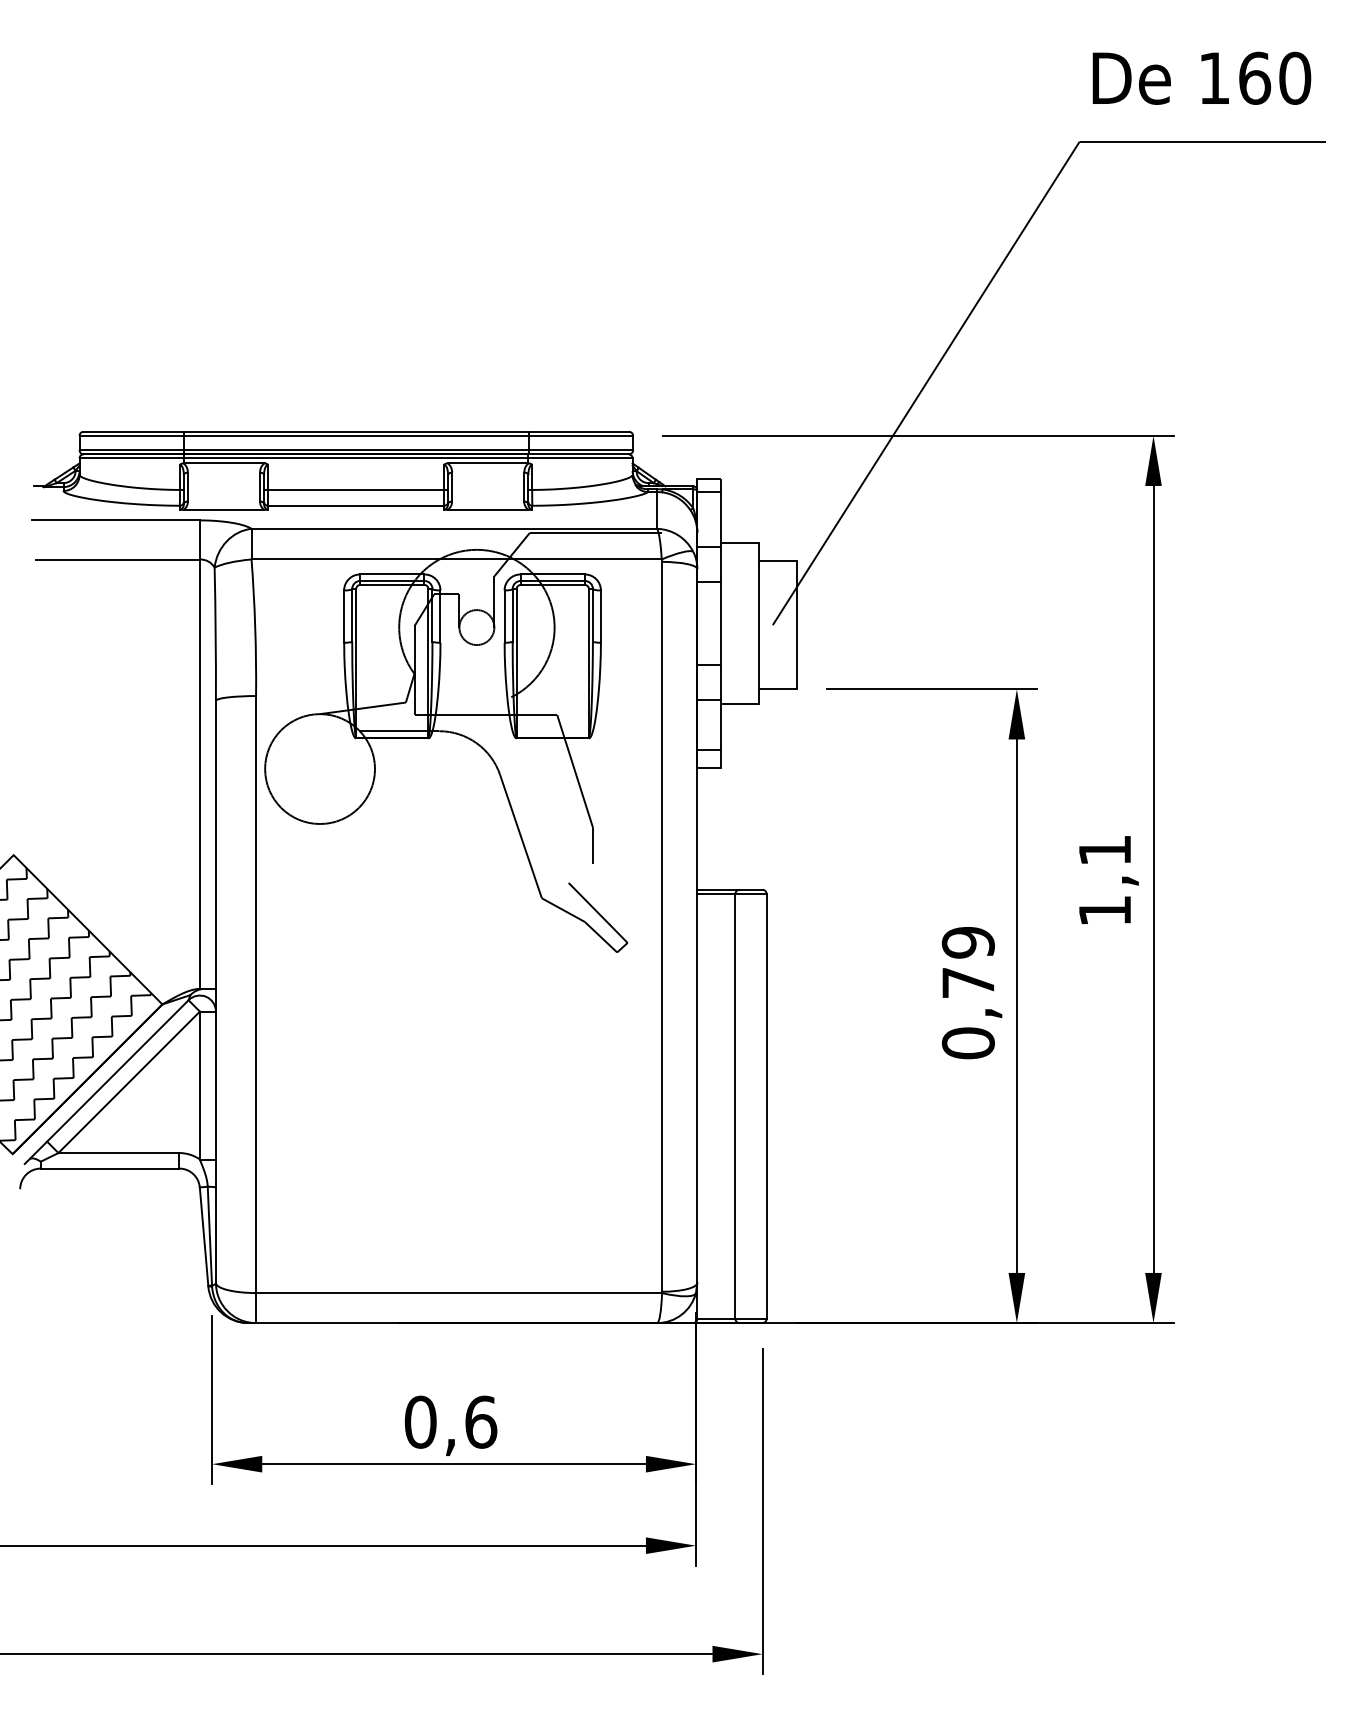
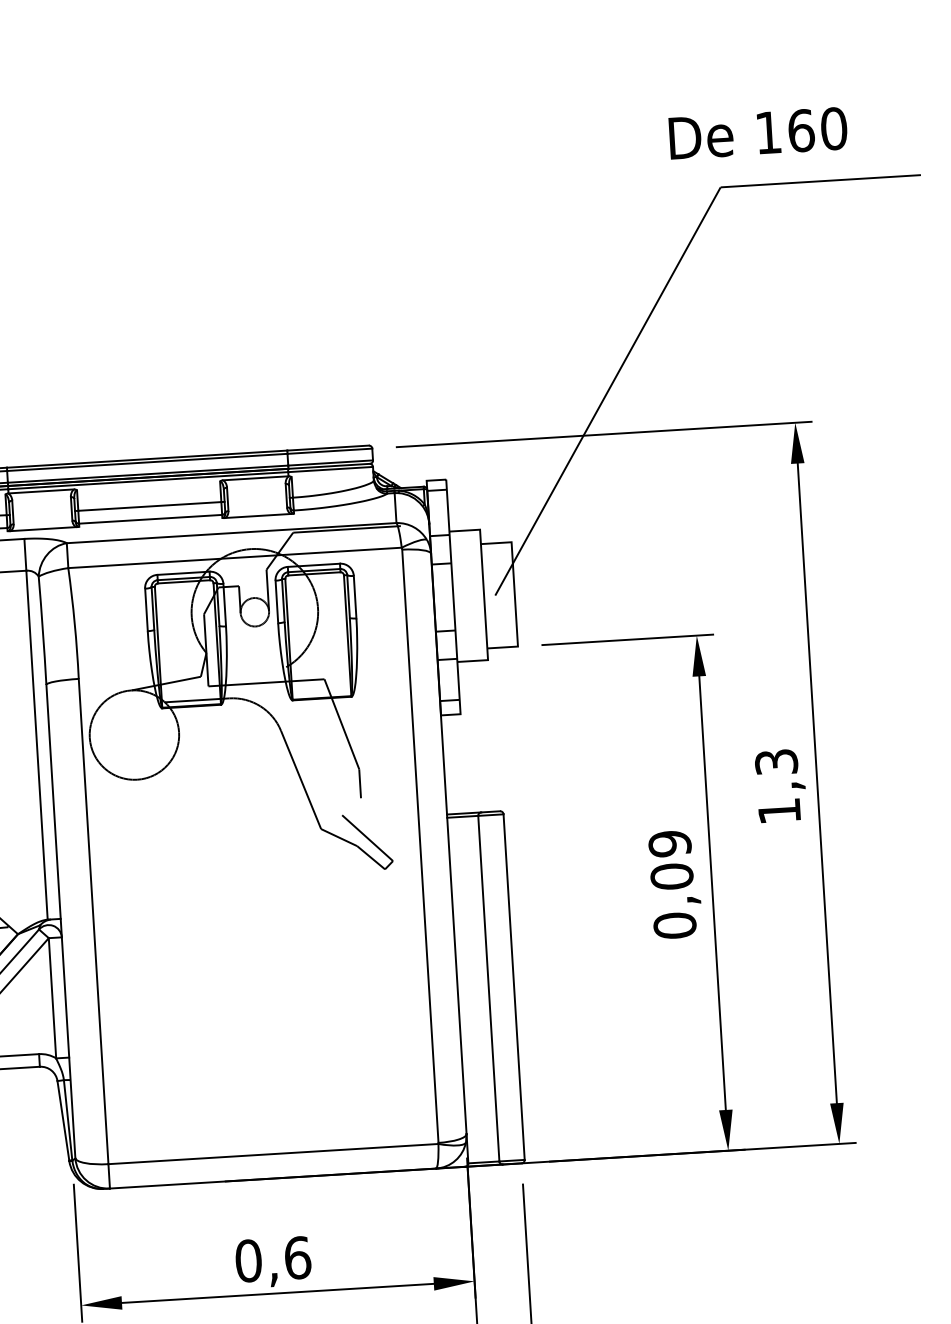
text: (1201, 77) -> (757, 132), moved
text: (1104, 850) -> (776, 762), 1,1 -> 1,3
text: (967, 982) -> (671, 876), 0,79 -> 0,09

